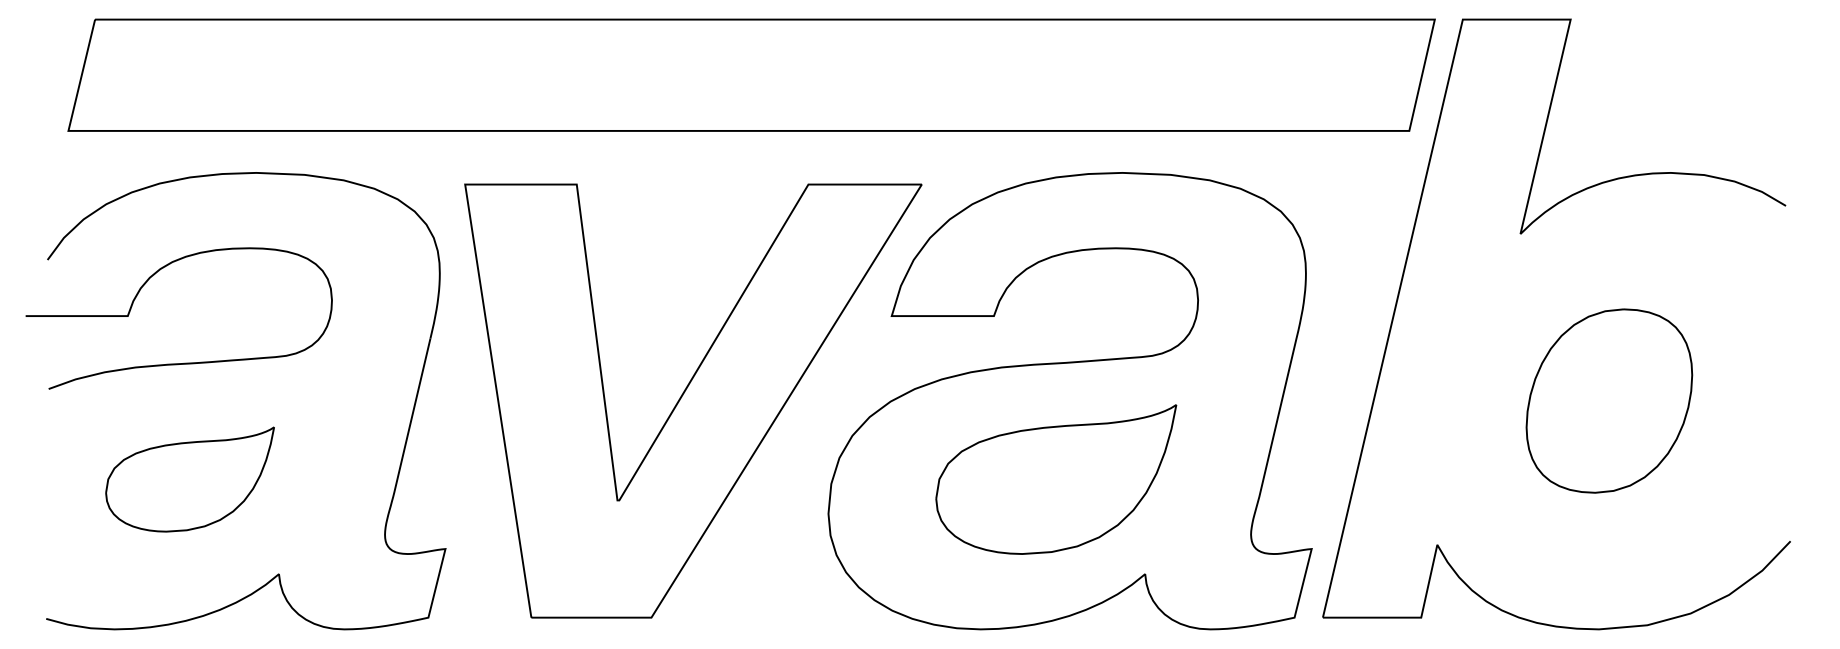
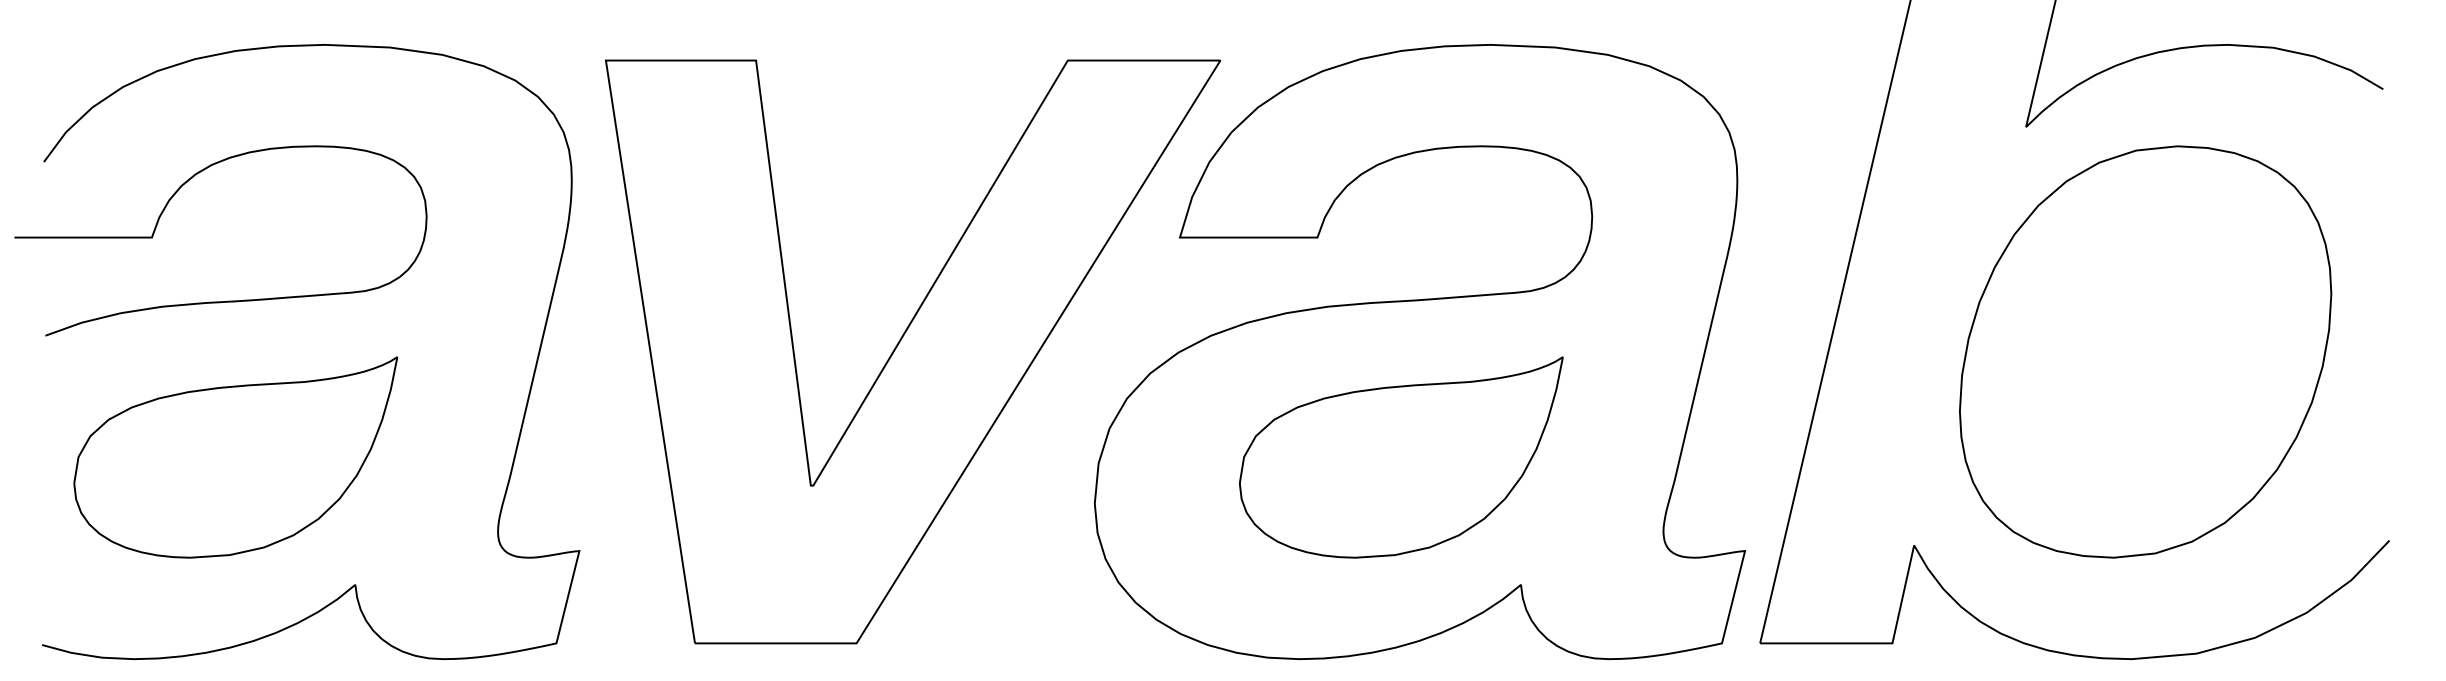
part: (1609, 400) -> (2145, 351), size x1.67
part: (189, 479) -> (234, 457), size x1.43

